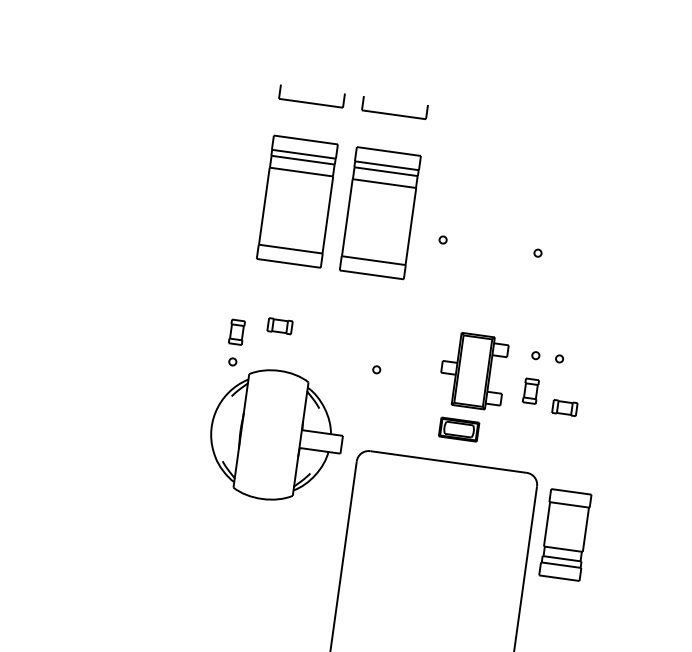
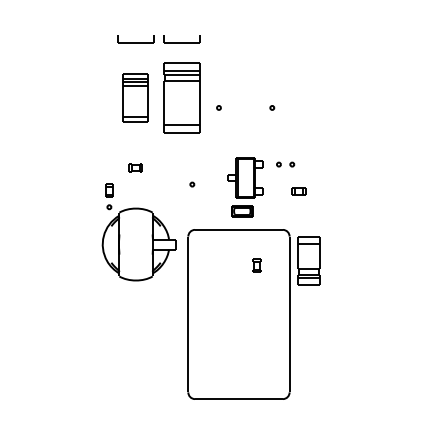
part: (297, 200) -> (135, 97), size x0.7
part: (530, 390) -> (256, 265), moved
part: (278, 414) -> (138, 232), moved

